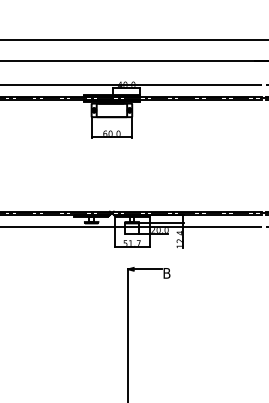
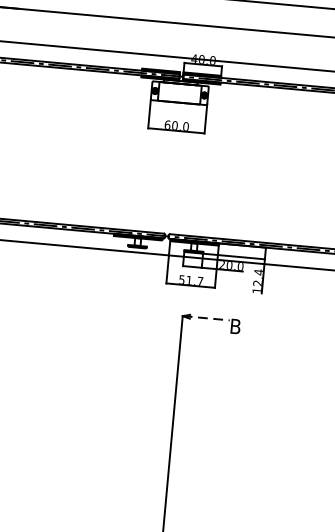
line: (145, 269) -> (206, 318), solid -> dashed

